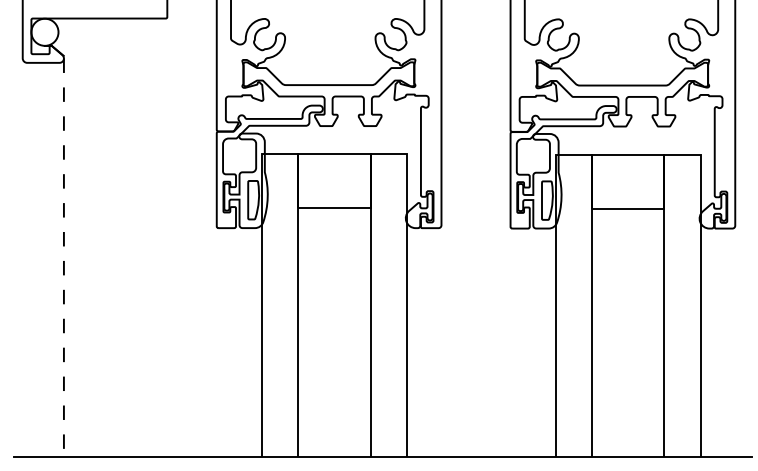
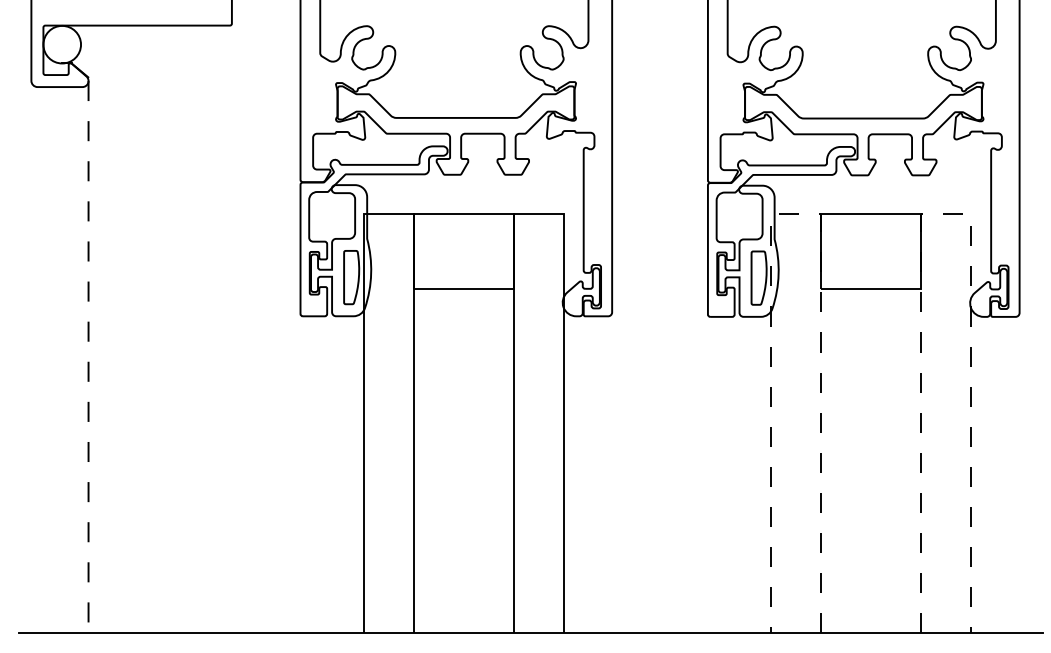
line: (573, 154) -> (795, 214), solid -> dashed
line: (682, 154) -> (946, 214), solid -> dashed

